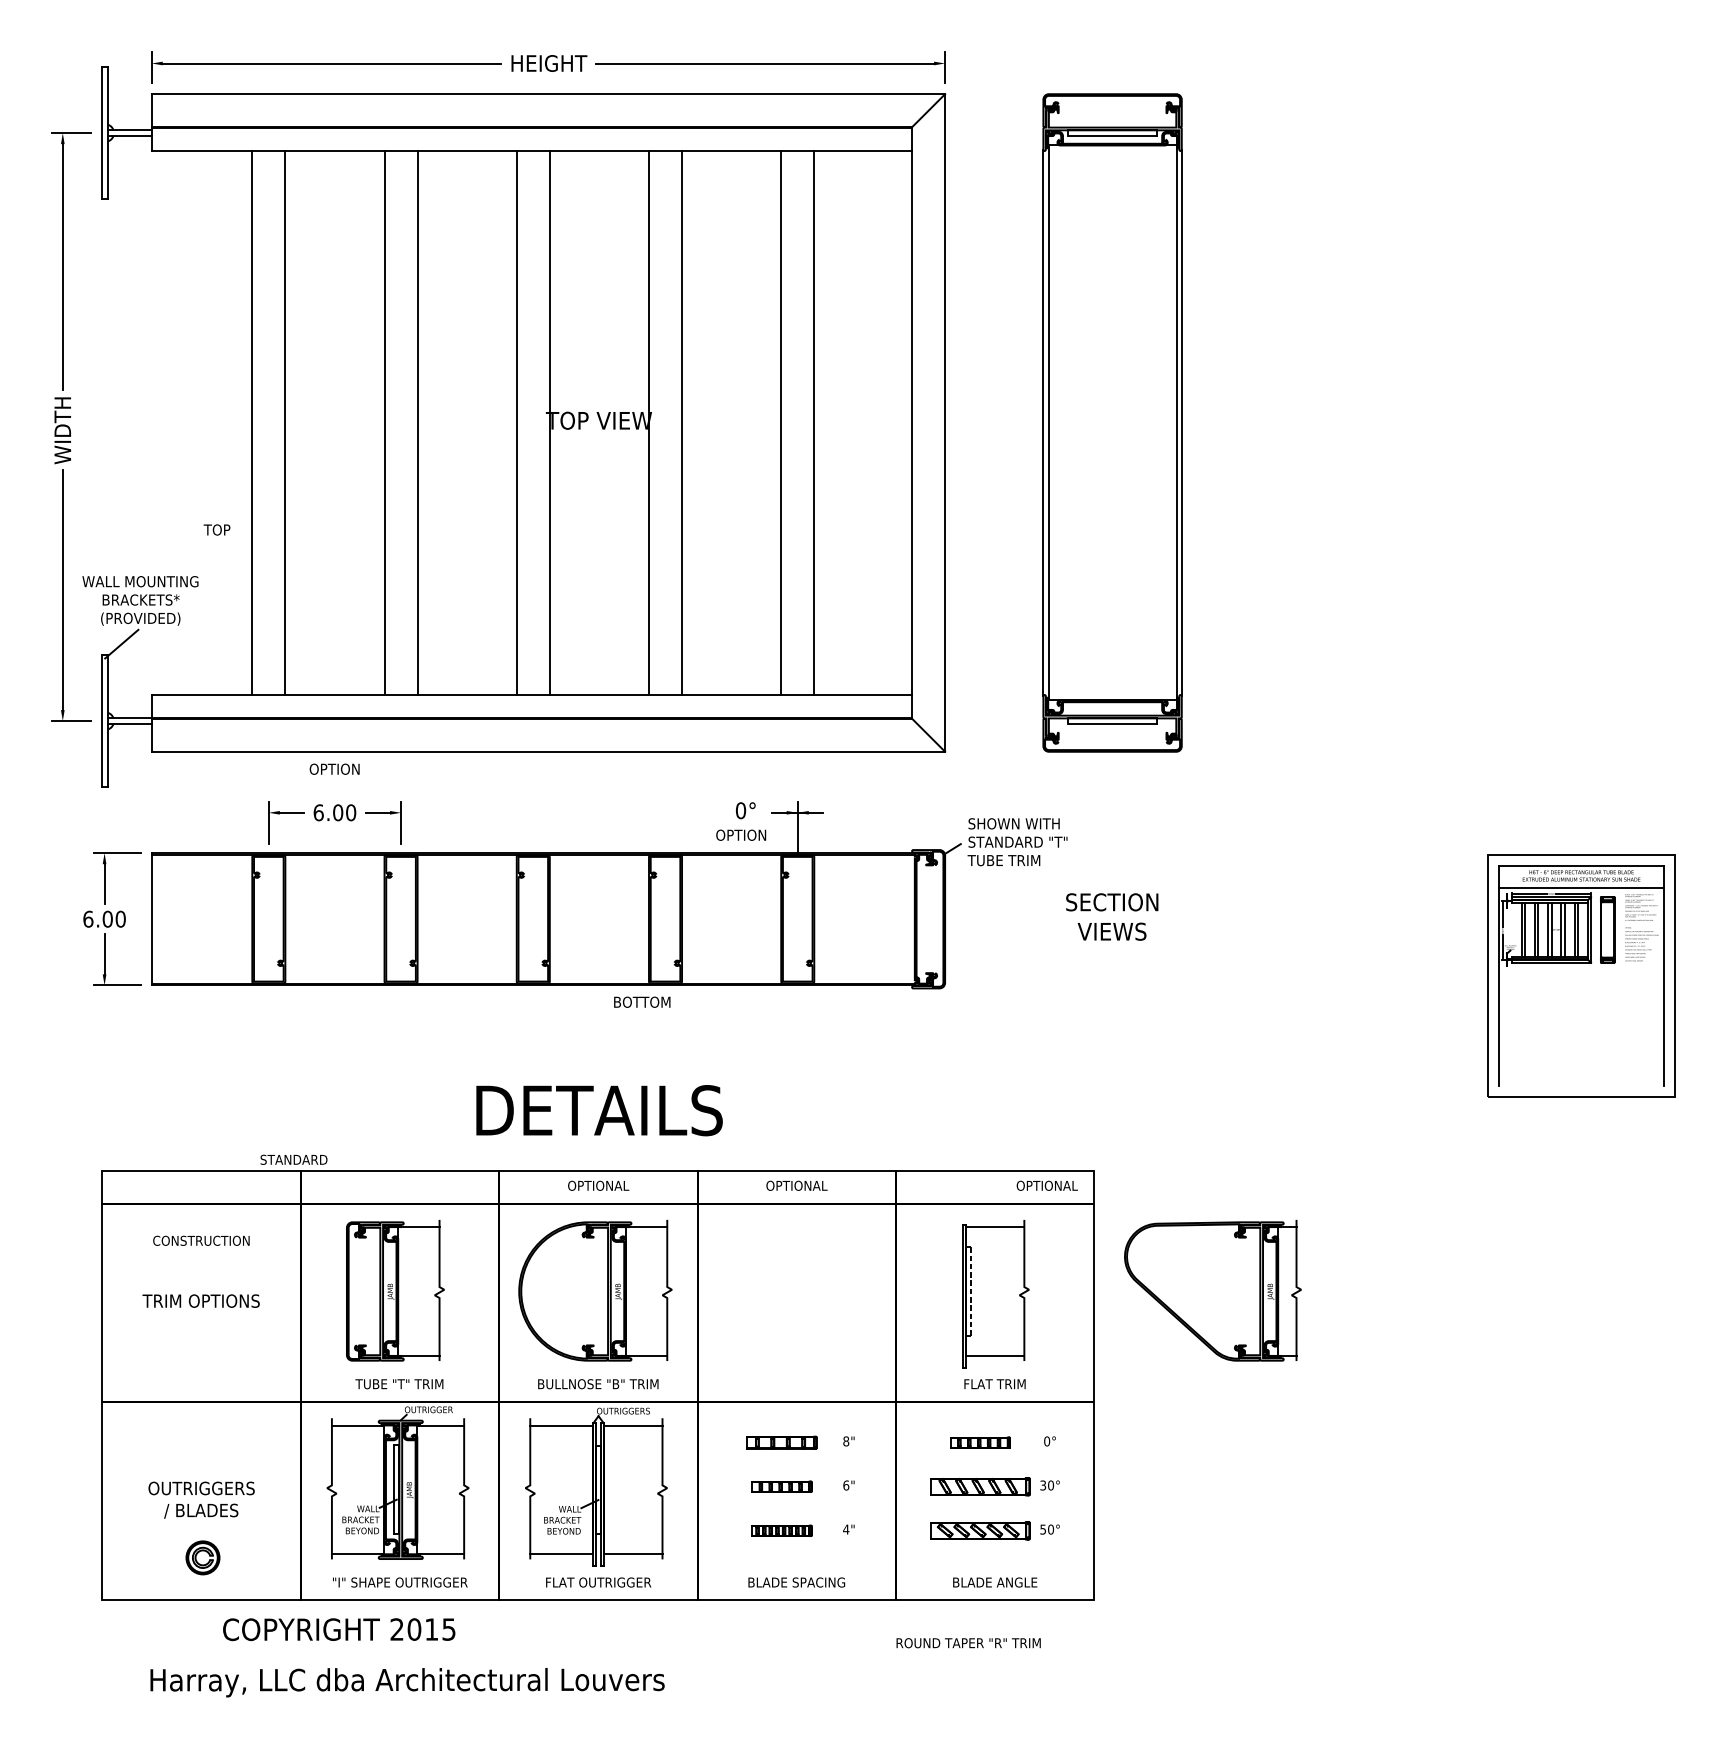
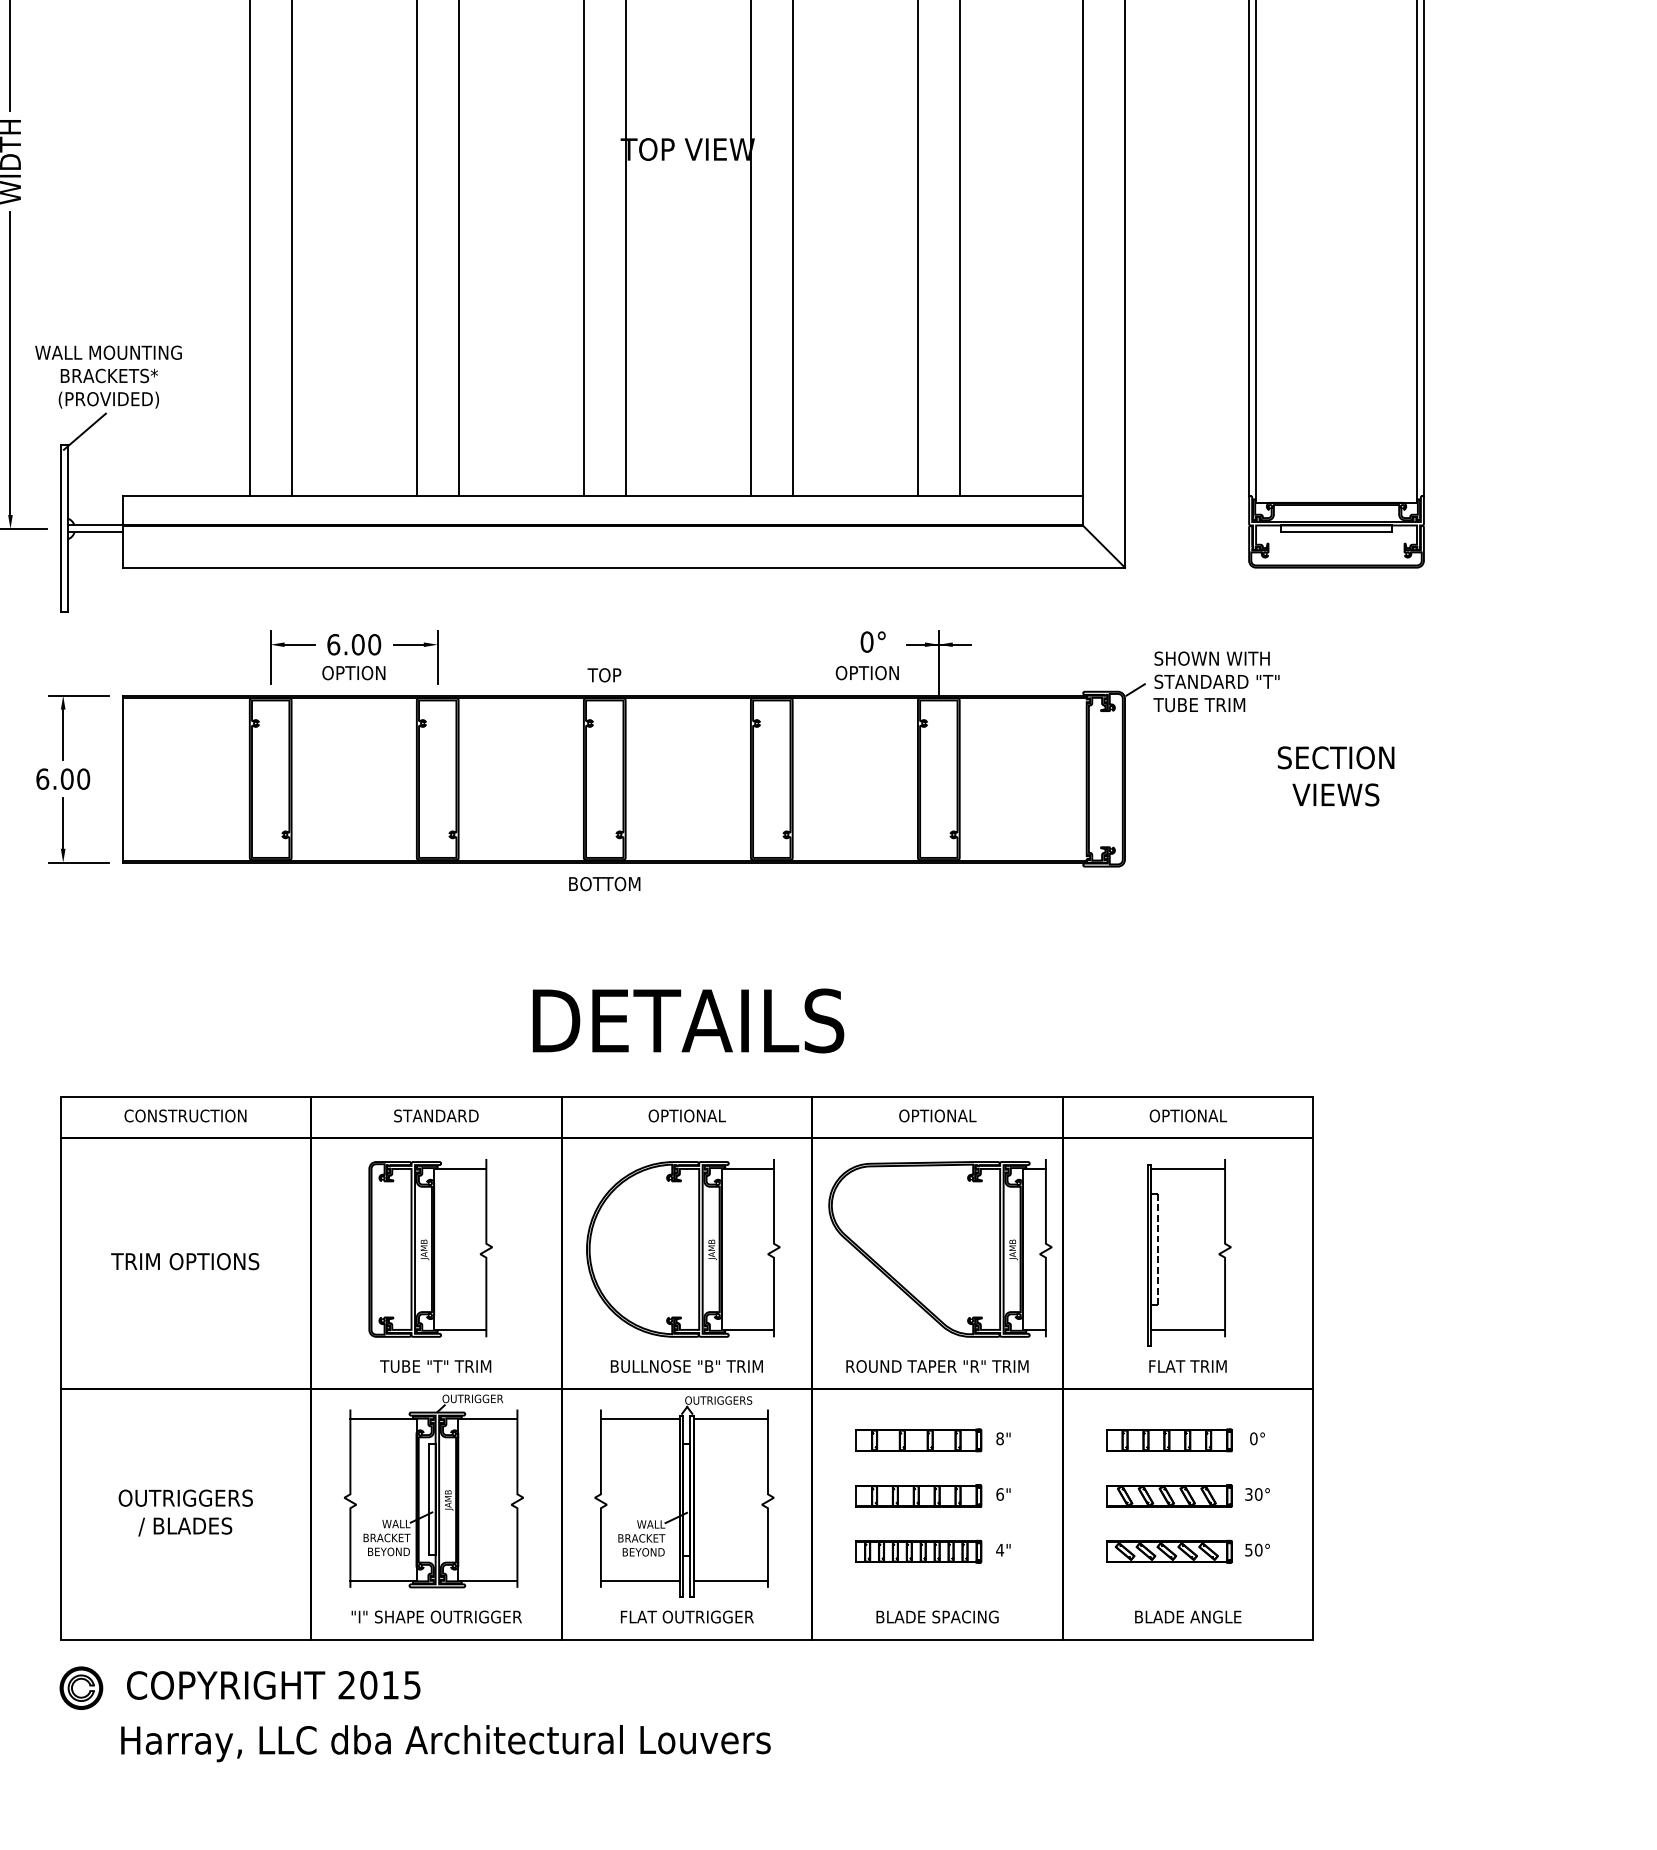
text: (216, 529) -> (603, 674), moved
text: (334, 768) -> (353, 672), moved
text: (642, 1001) -> (605, 883), moved
text: (293, 1159) -> (435, 1115), moved
text: (1046, 1185) -> (1187, 1115), moved
text: (201, 1240) -> (185, 1115), moved
part: (1212, 1290) -> (939, 1248), moved
part: (781, 1442) -> (918, 1440), size x1.43
part: (980, 1442) -> (1169, 1440), size x1.67
part: (781, 1486) -> (918, 1495), size x1.67
part: (781, 1530) -> (918, 1551), size x1.67
part: (202, 1557) -> (80, 1687), moved
text: (339, 1629) -> (274, 1685), moved
text: (968, 1643) -> (937, 1366), moved

